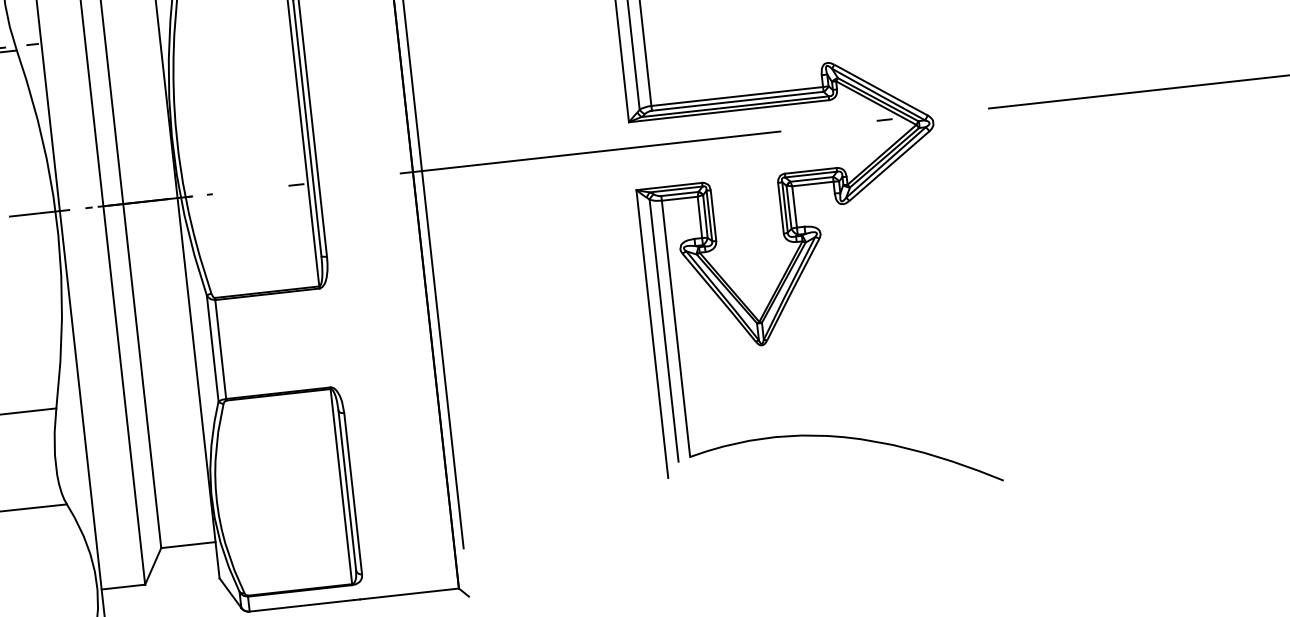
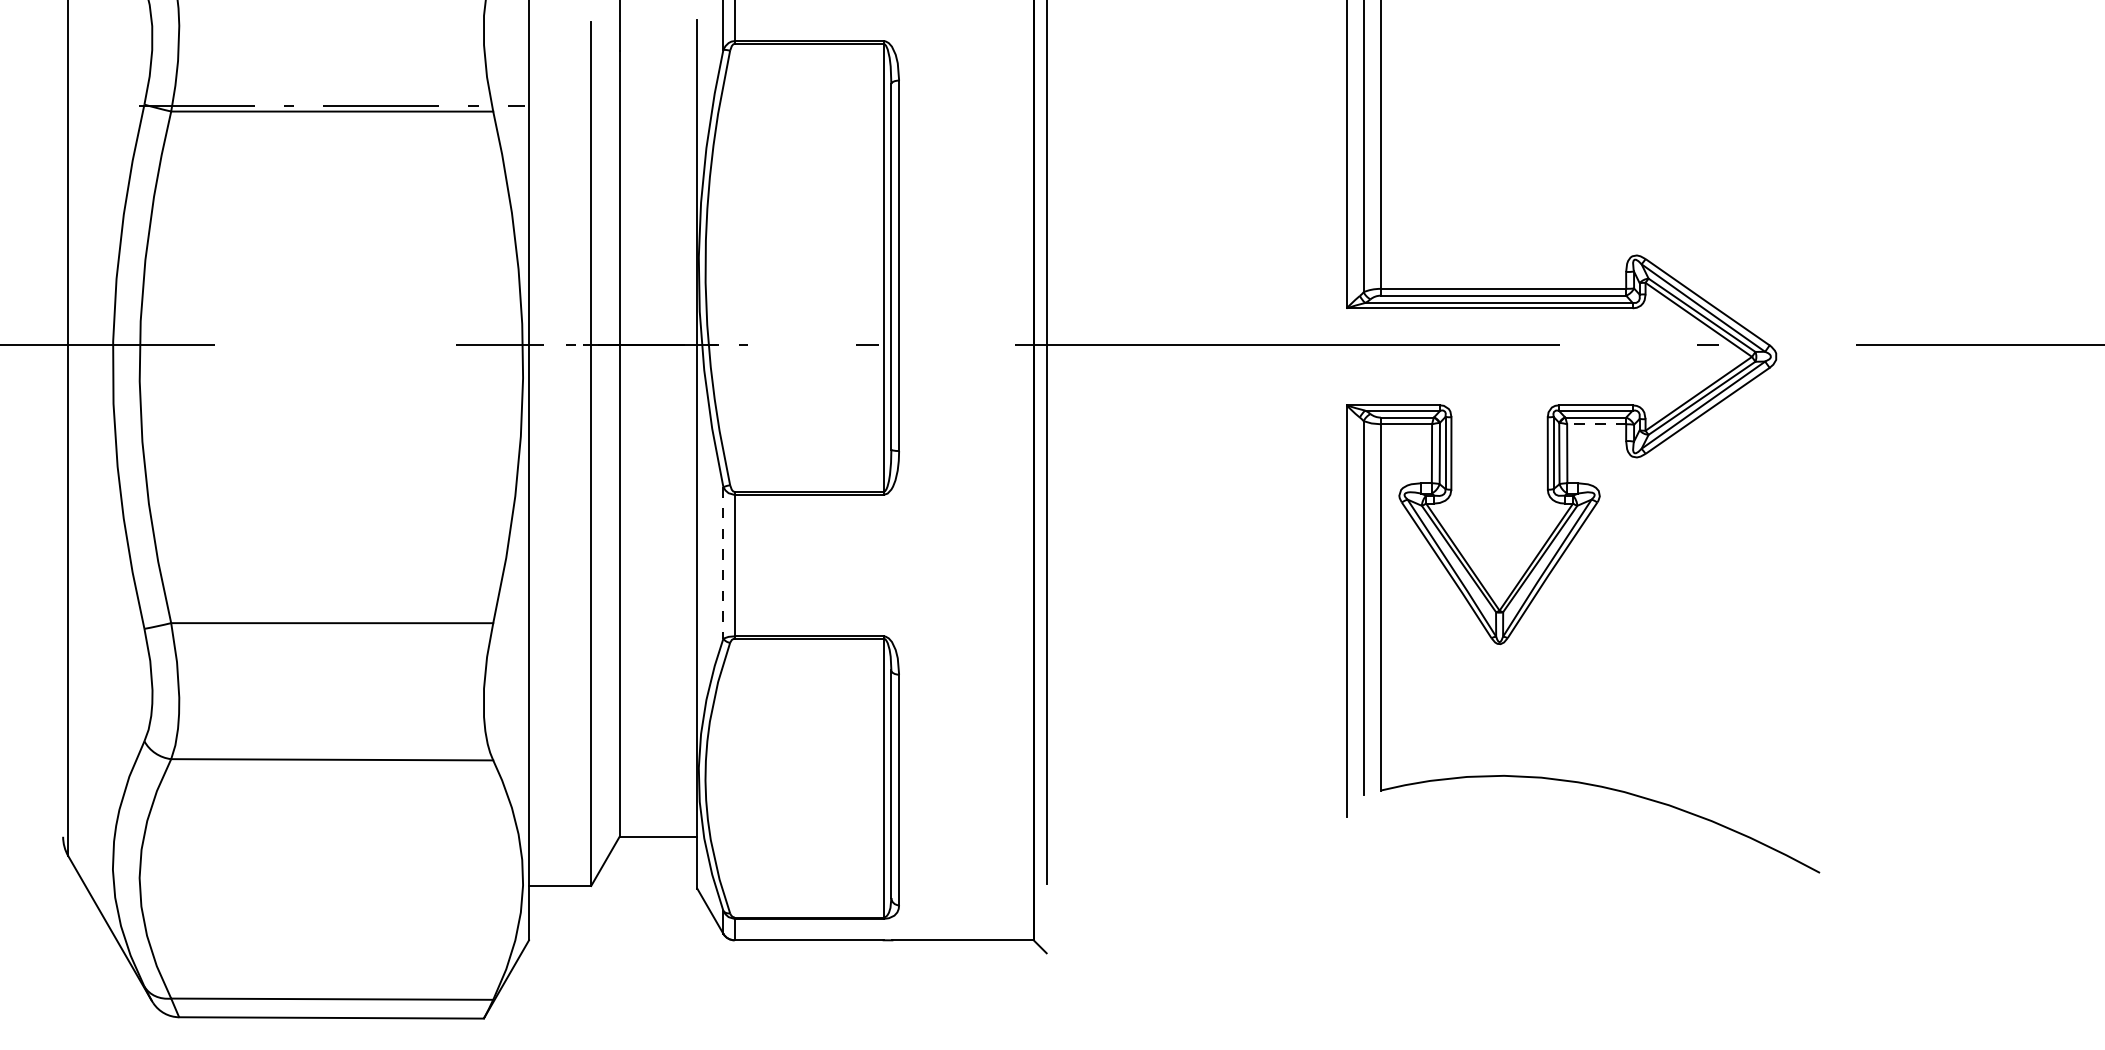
line: (812, 184) -> (1596, 424), solid -> dashed
line: (212, 348) -> (723, 562), solid -> dashed

